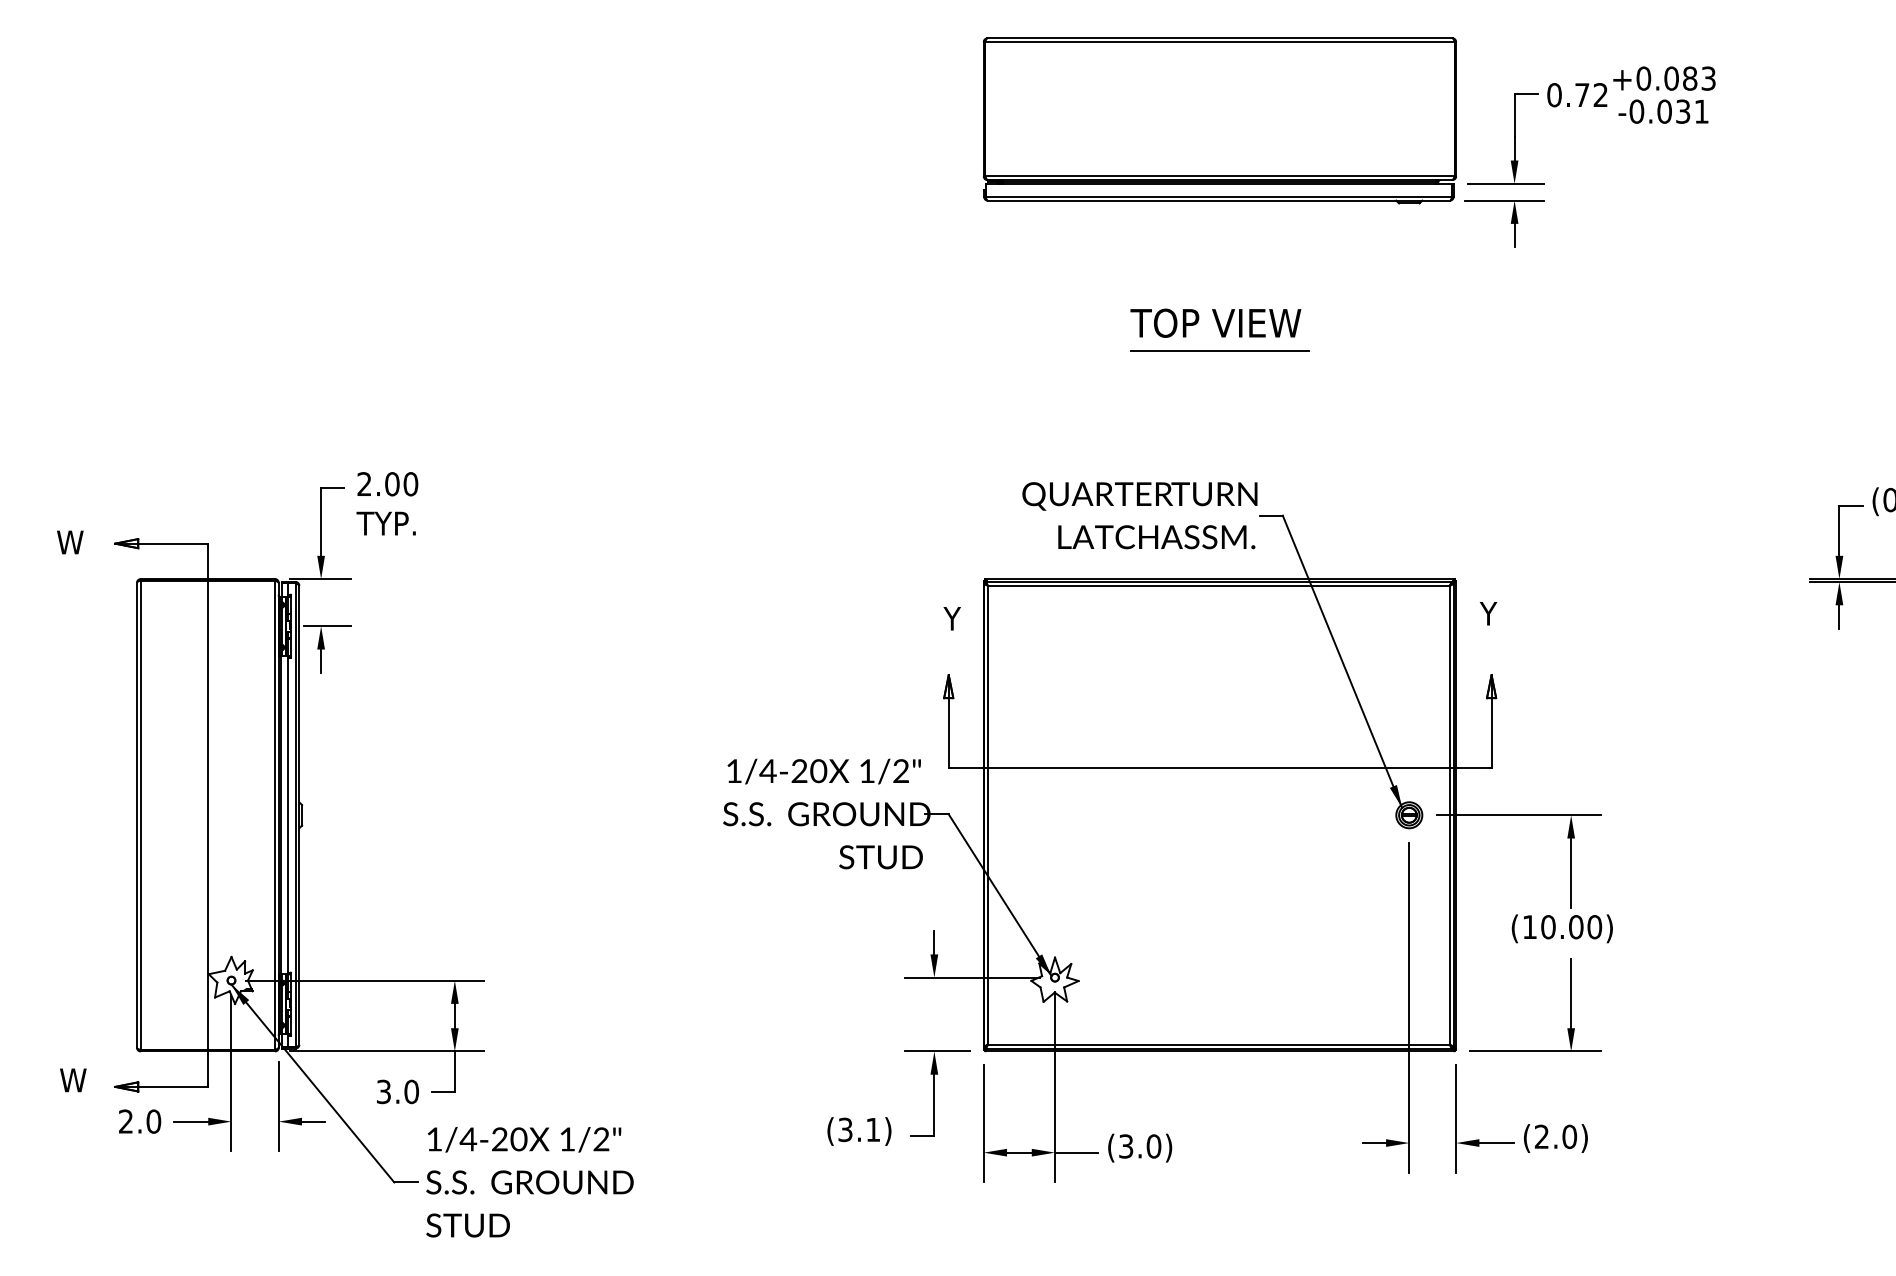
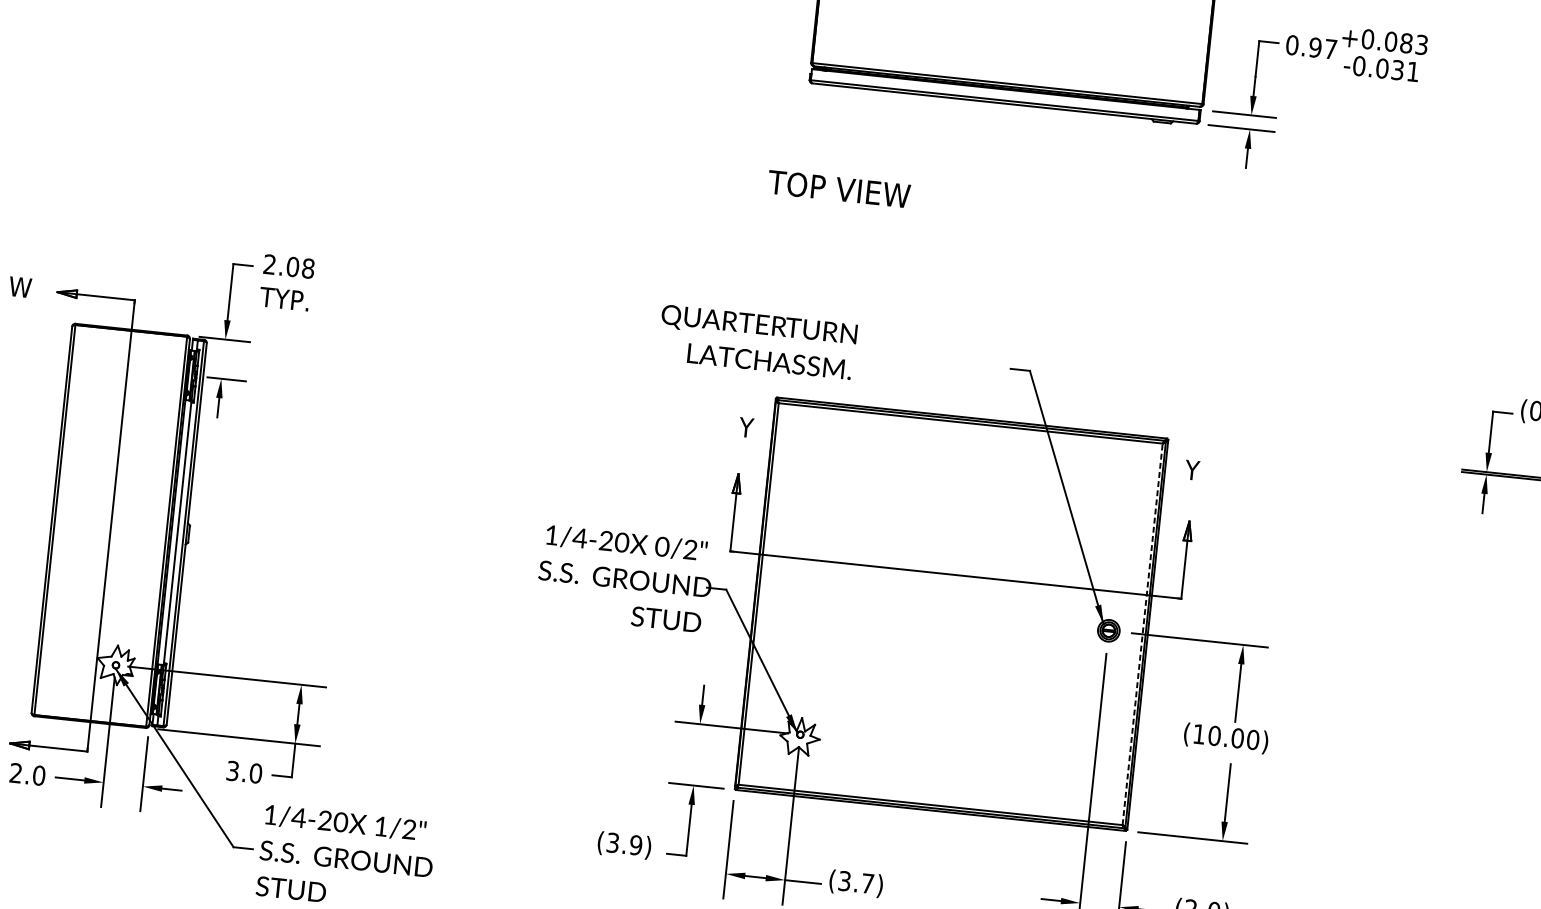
text: (1591, 95) -> (1323, 48), 0.72 -> 0.97
text: (1215, 322) -> (838, 188), moved
line: (1219, 351) -> (991, 228), removed
text: (410, 484) -> (308, 268), 2.00 -> 2.08
text: (1139, 515) -> (757, 342), moved
text: (866, 771) -> (661, 547), 1/2" -> 0/2"
line: (1449, 815) -> (1142, 634), solid -> dashed
text: (873, 1129) -> (636, 845), (3.1) -> (3.9)
text: (1153, 1146) -> (867, 883), (3.0) -> (3.7)

